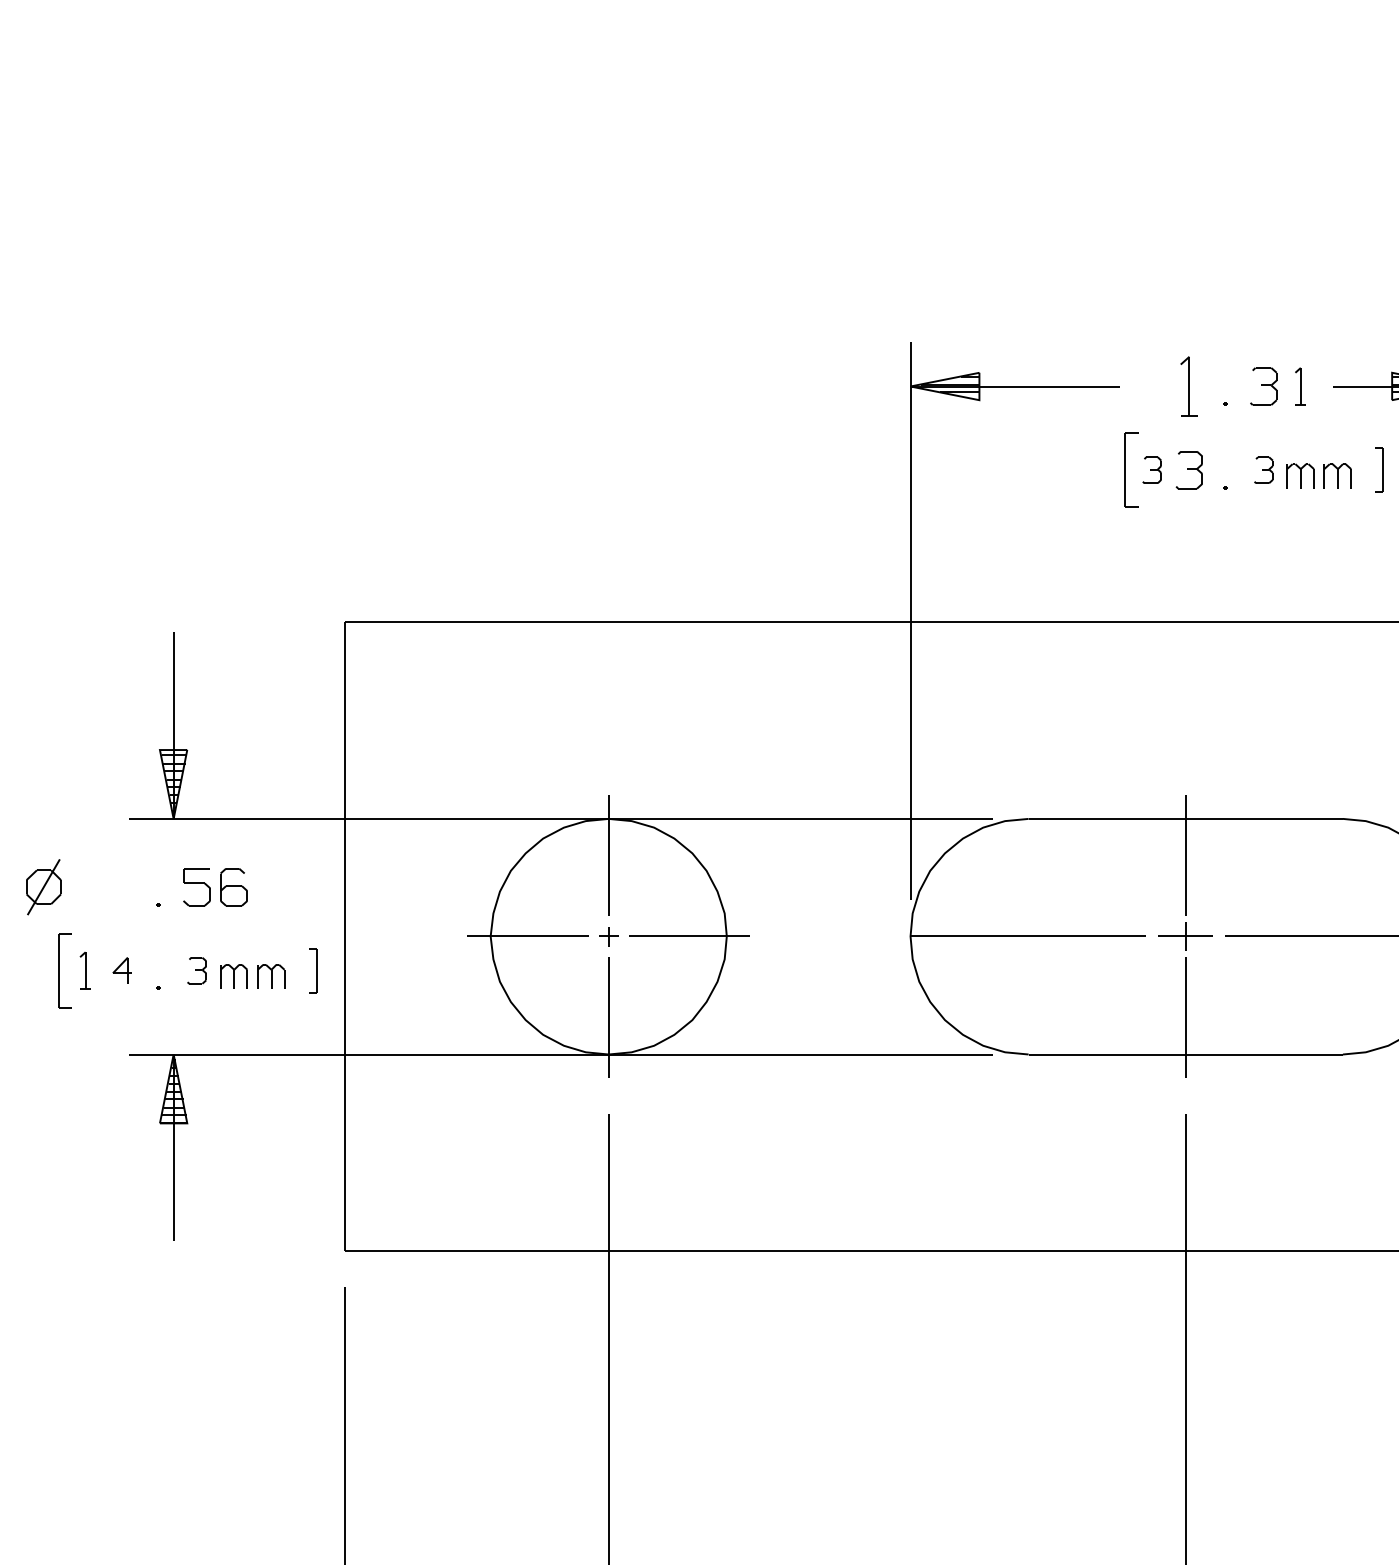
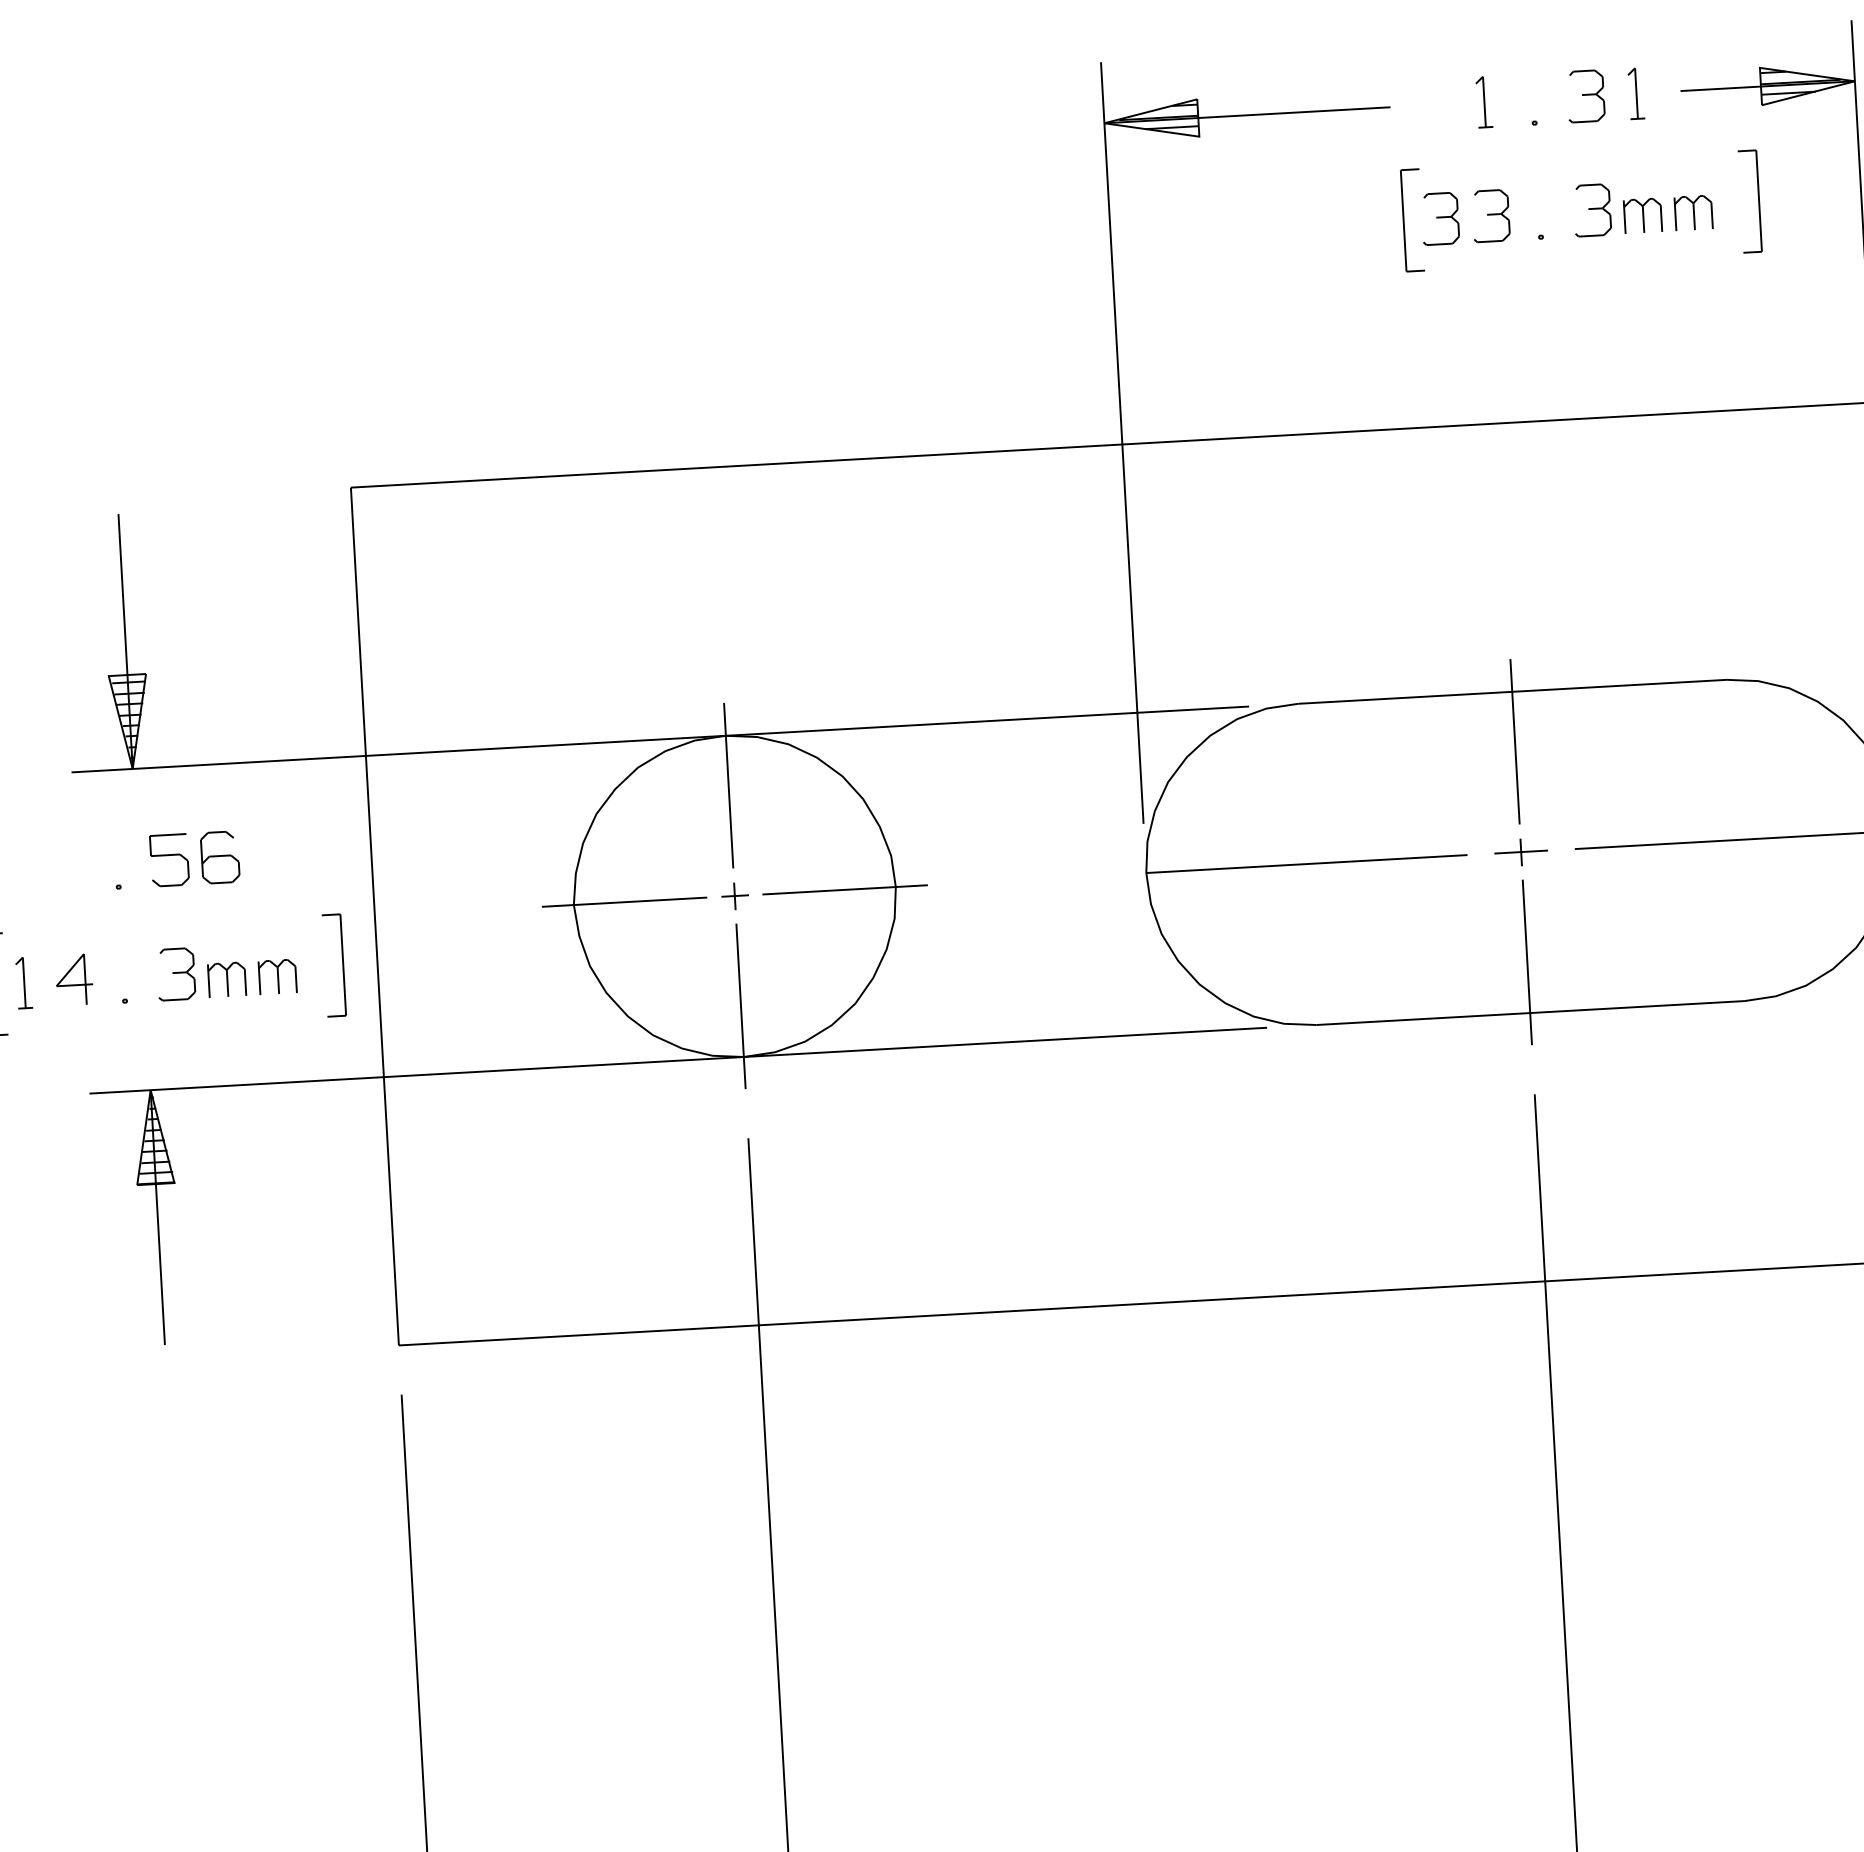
part: (1188, 386) -> (1483, 102), size x0.62
part: (1379, 469) -> (1750, 200), size x1.67
part: (1151, 470) -> (1439, 219), size x1.43
part: (1263, 470) -> (1592, 210), size x1.43
part: (1185, 936) -> (1521, 852), size x0.71
part: (121, 969) -> (73, 978), size x1.43
part: (196, 970) -> (175, 973), size x1.43
part: (313, 970) -> (334, 964), size x1.67

